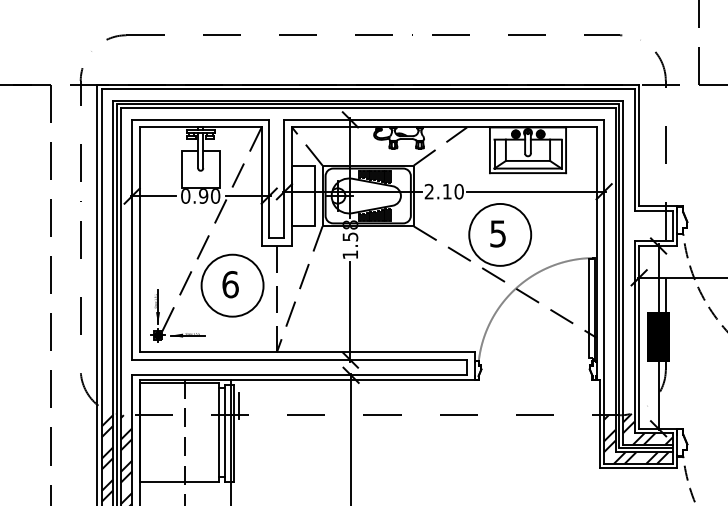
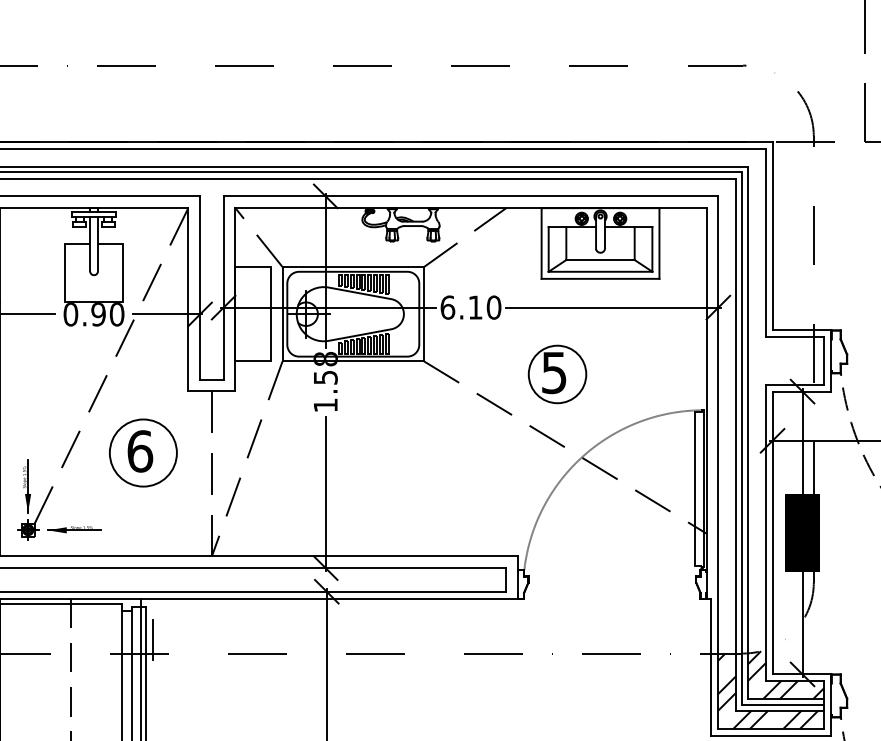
text: (429, 191) -> (448, 307), 2.10 -> 6.10
circle: (500, 234) -> (557, 373), size x0.6
circle: (232, 285) -> (143, 452), size x0.7

